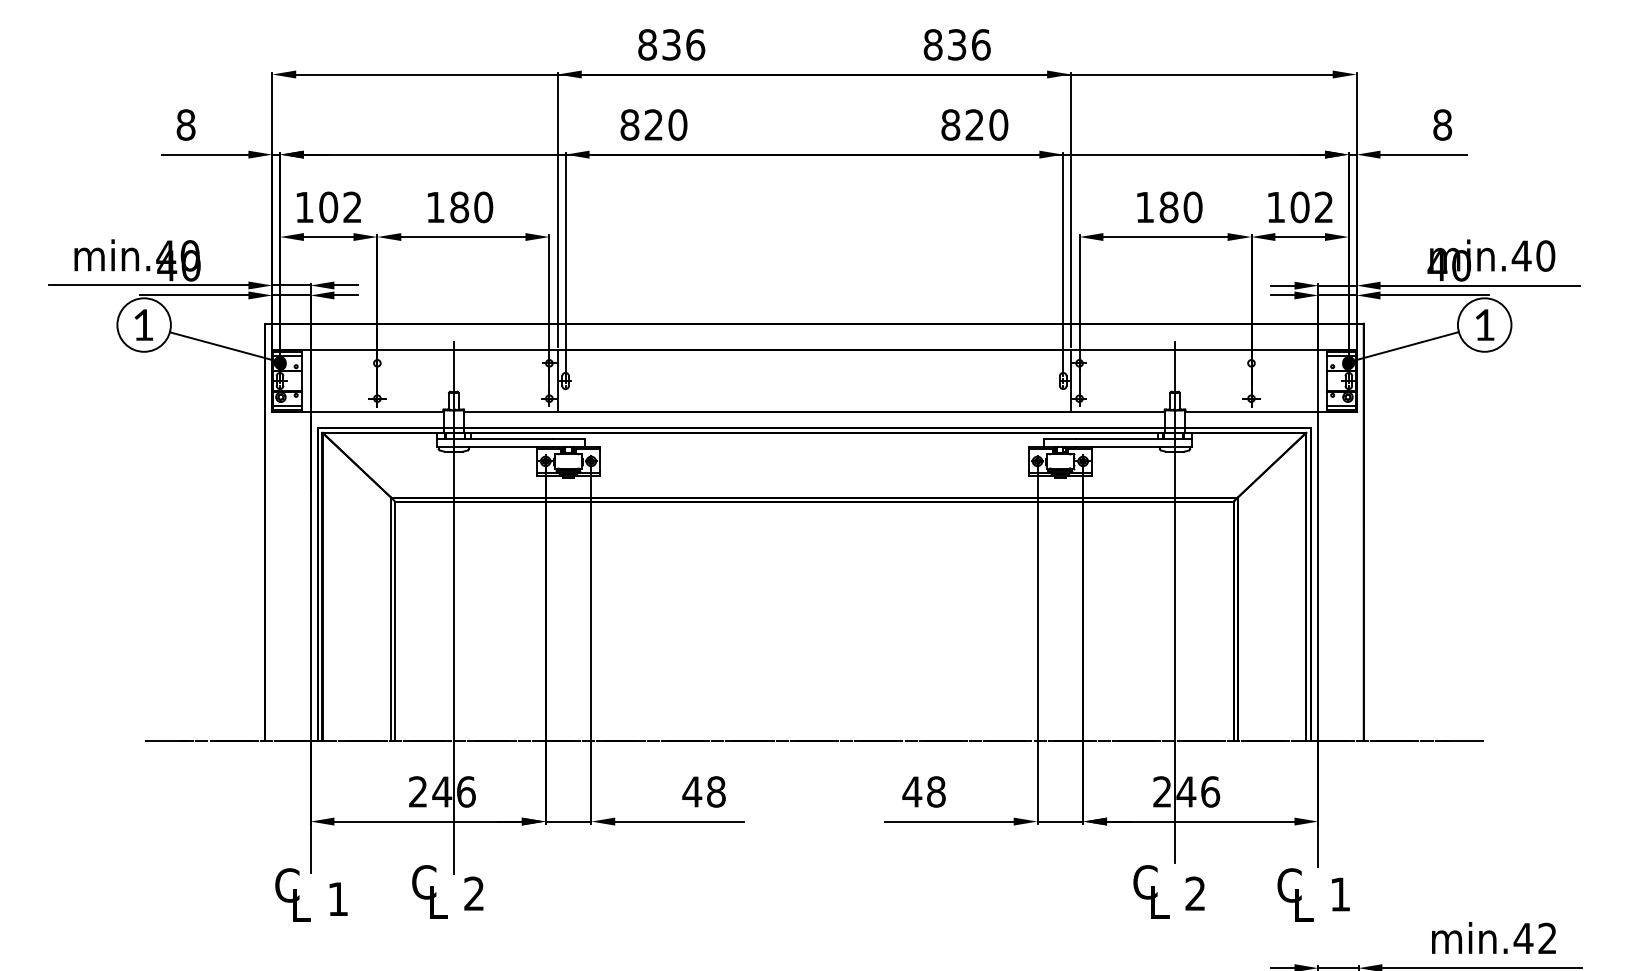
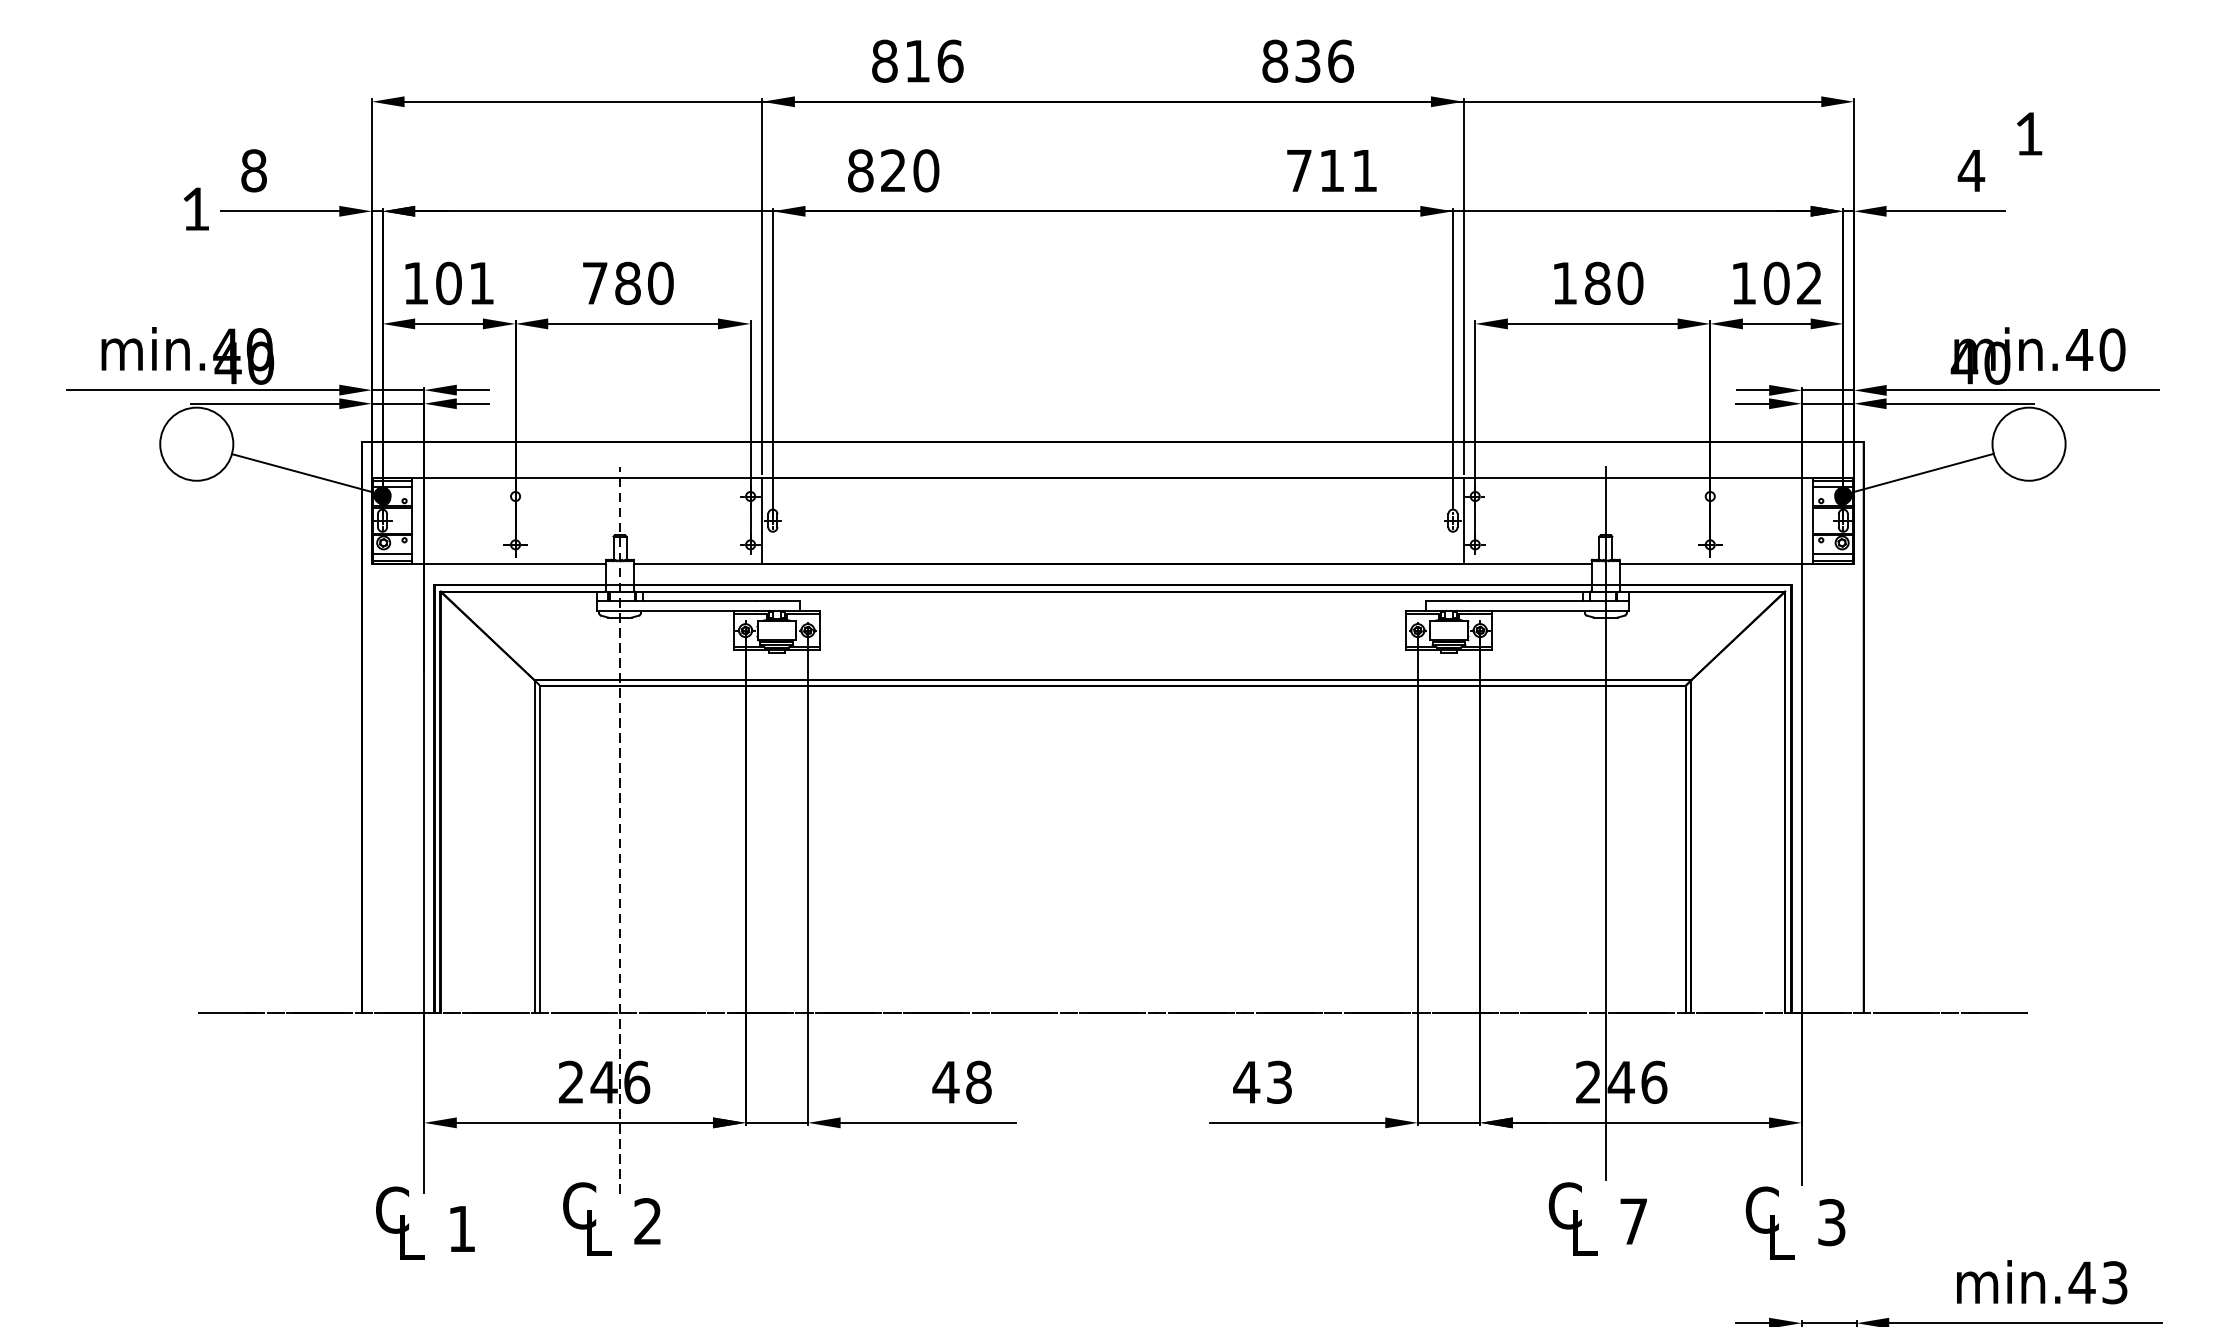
text: (671, 44) -> (917, 60), 836 -> 816
text: (974, 124) -> (1331, 170), 820 -> 711
text: (1442, 124) -> (1971, 170), 8 -> 4
text: (352, 206) -> (481, 282), 102 -> 101
text: (435, 207) -> (594, 283), 180 -> 780
text: (143, 324) -> (195, 208), moved
text: (1485, 324) -> (2030, 133), moved
line: (453, 607) -> (619, 830), solid -> dashed
text: (936, 791) -> (1279, 1081), 48 -> 43
text: (1195, 893) -> (1633, 1221), 2 -> 7
text: (1340, 894) -> (1831, 1222), 1 -> 3
text: (1547, 938) -> (2114, 1282), min.42 -> min.43

